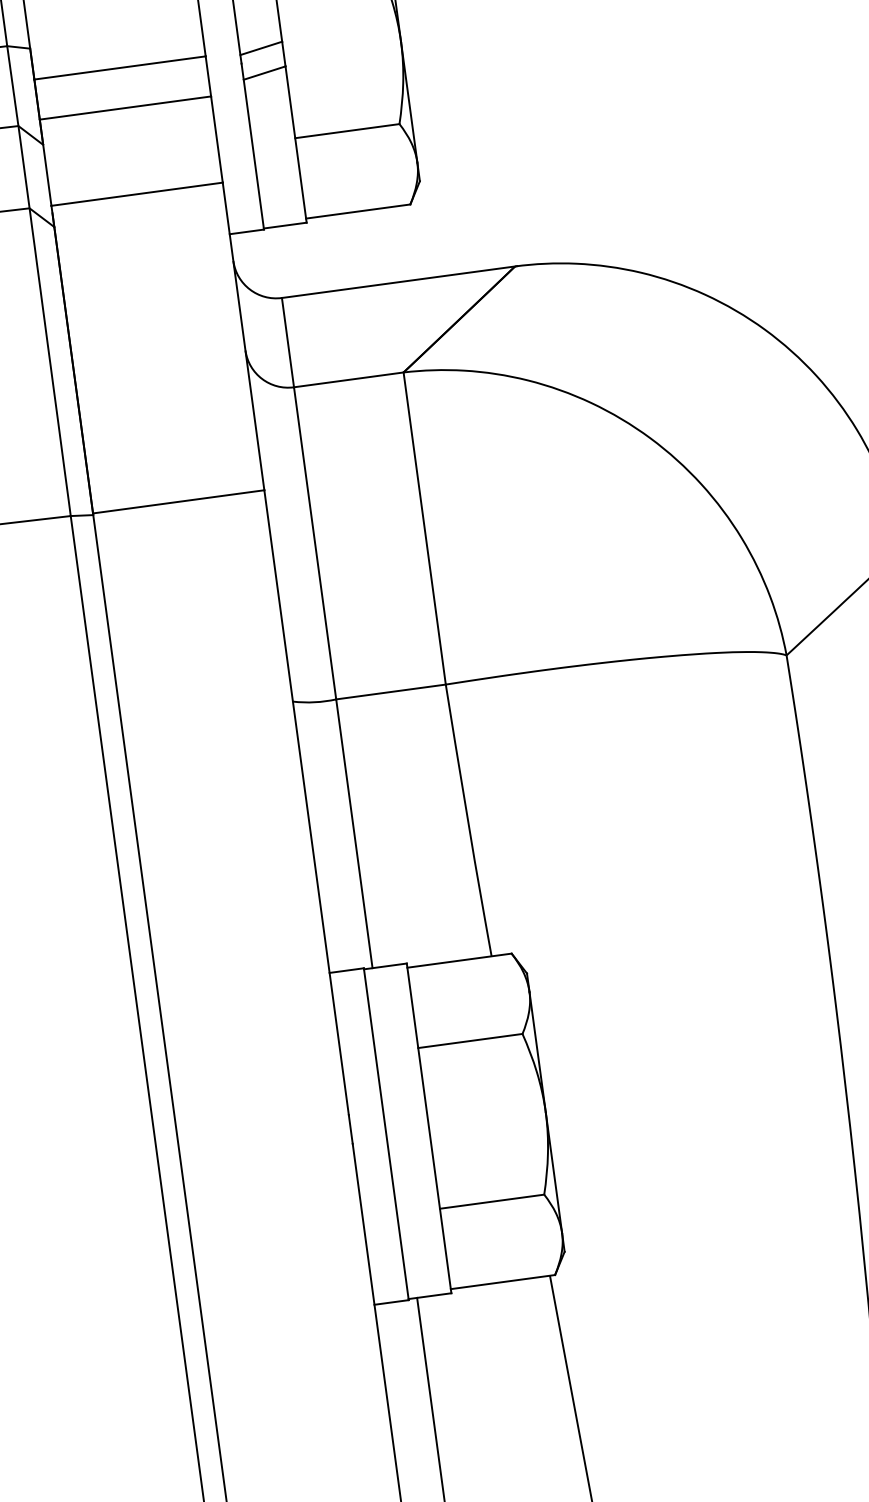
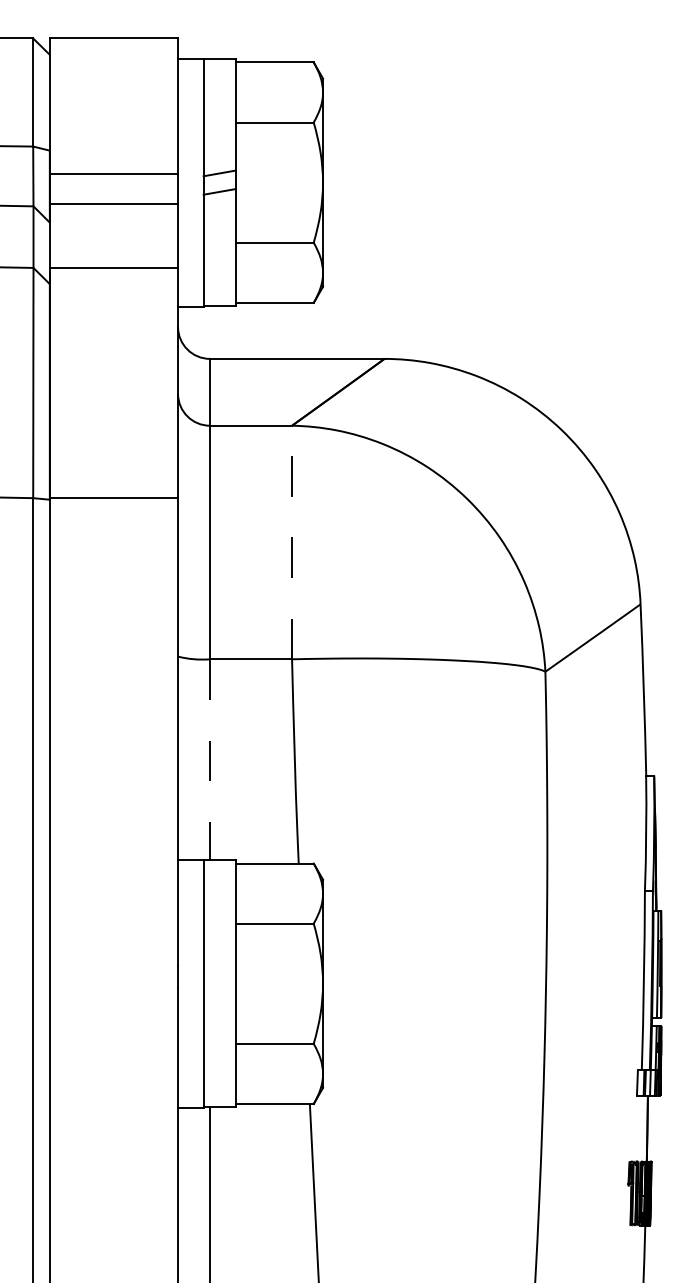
line: (425, 528) -> (292, 542), solid -> dashed
line: (354, 833) -> (210, 759), solid -> dashed

